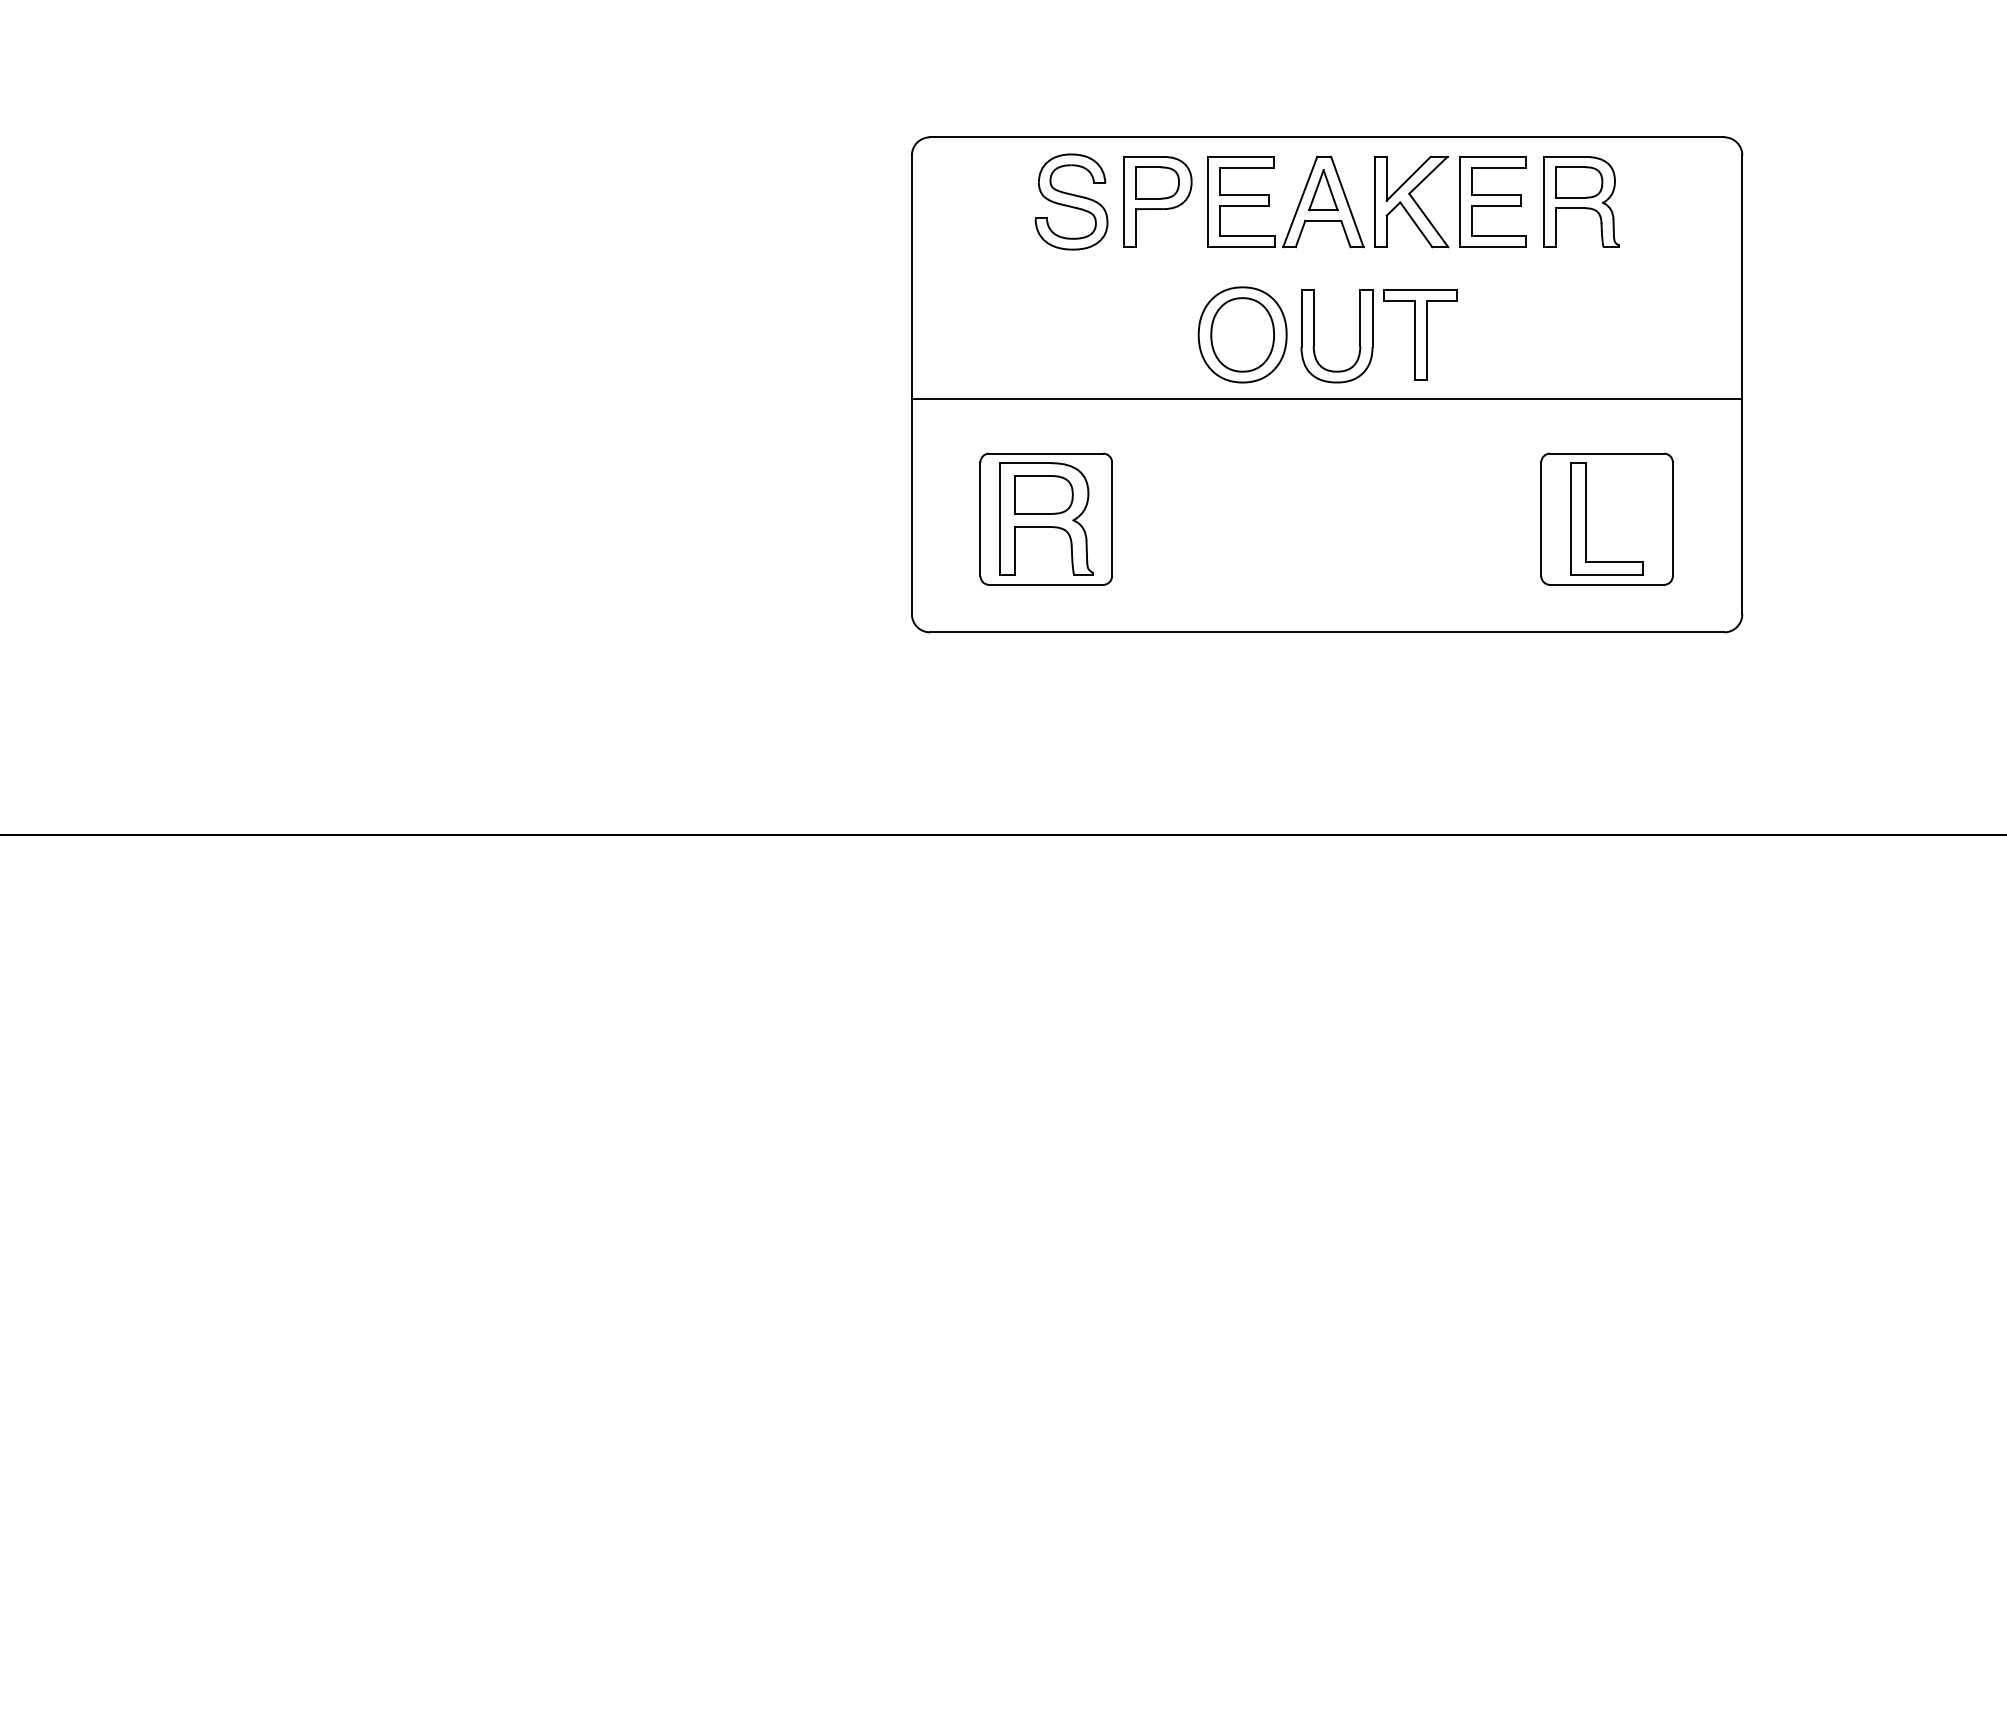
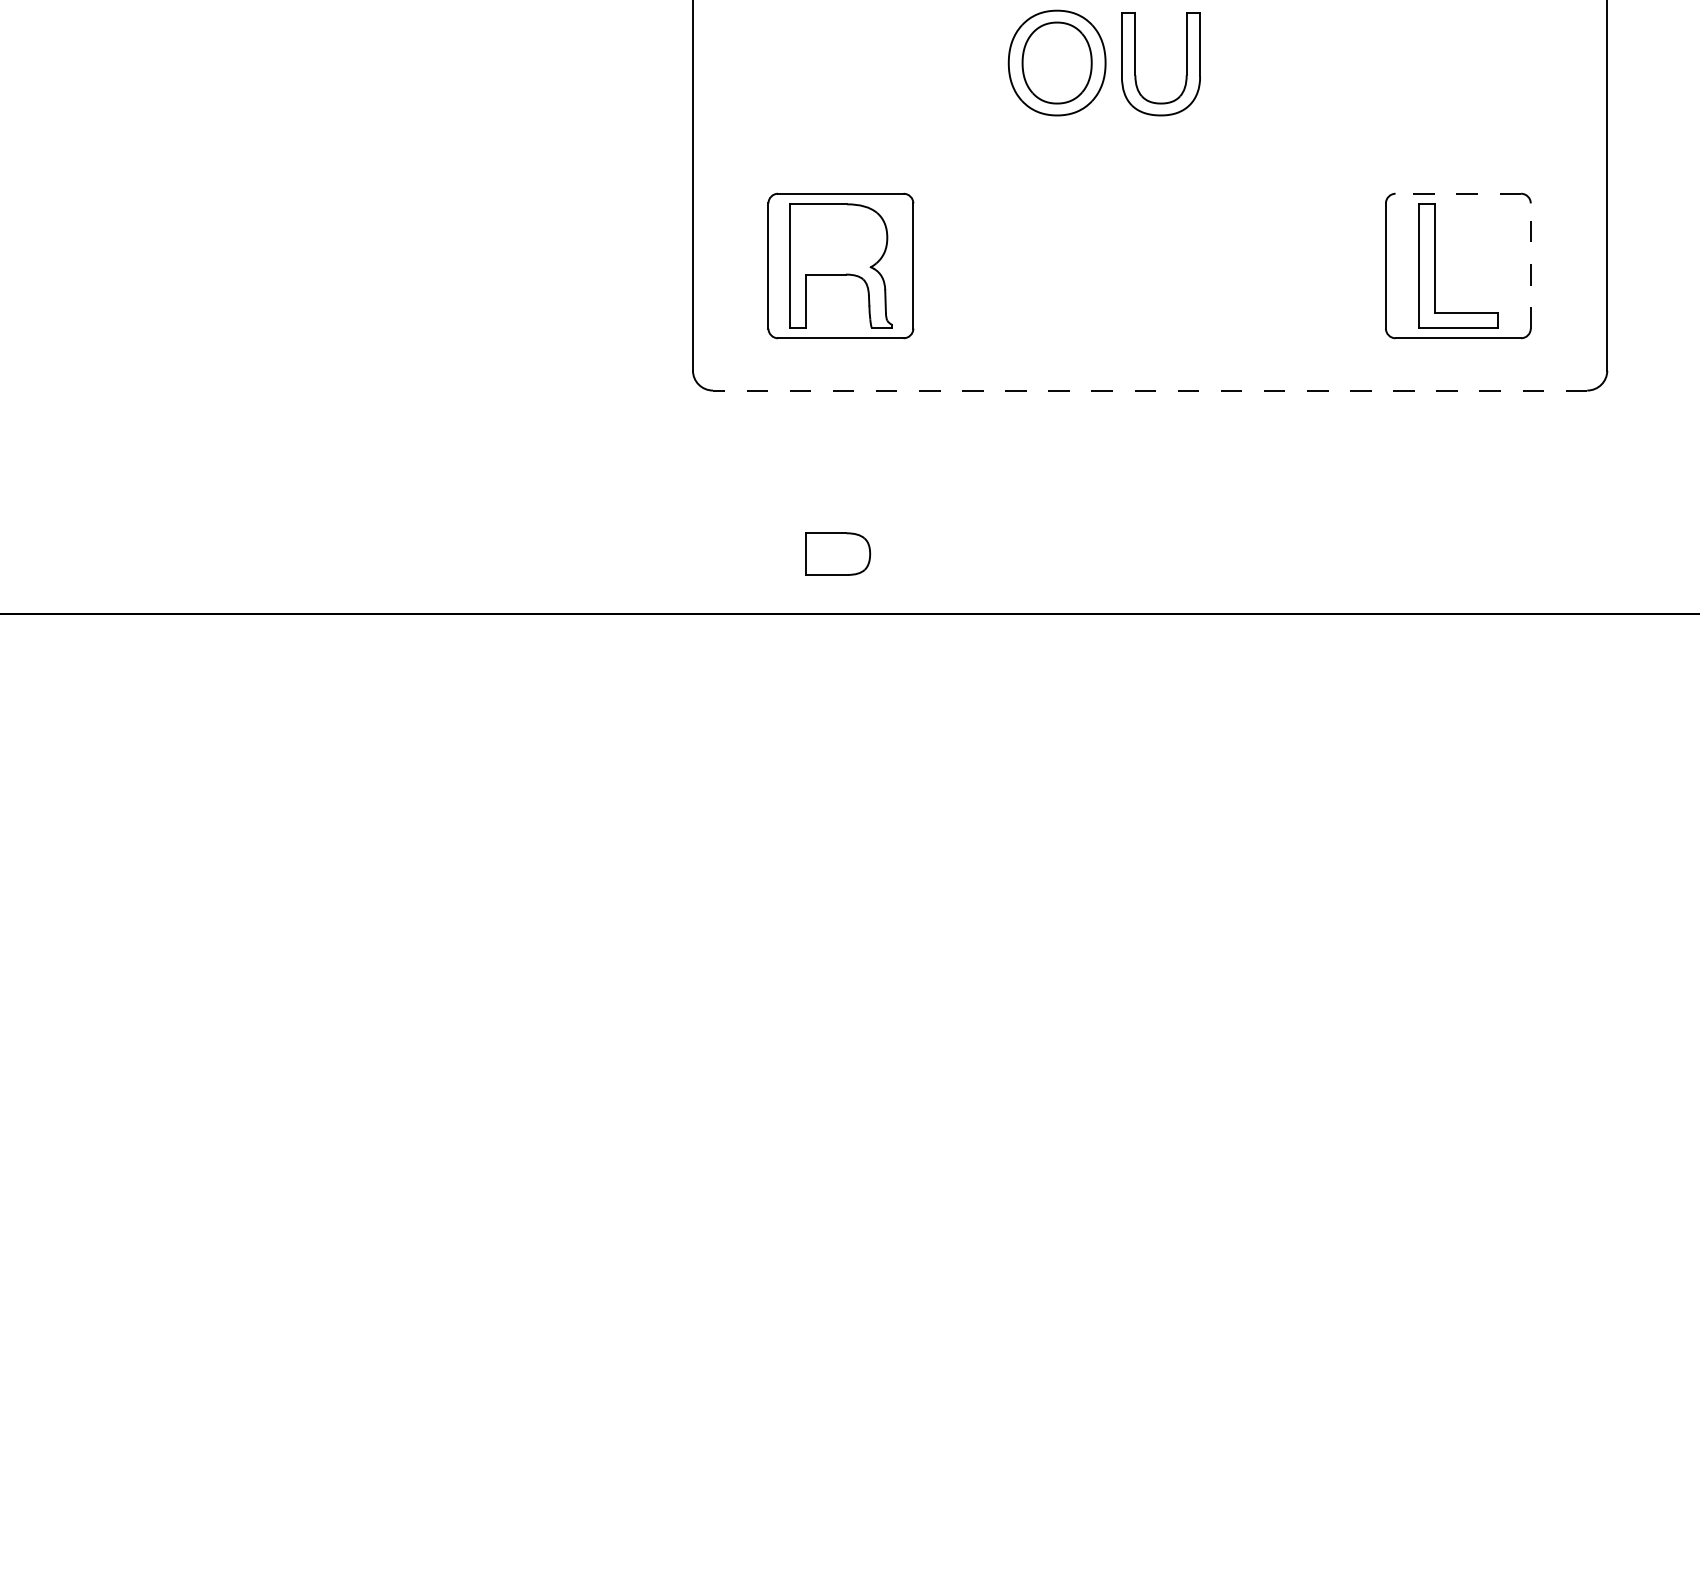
part: (1420, 334) -> (1252, 62), removed
line: (1326, 399) -> (1149, 134), removed
line: (1607, 453) -> (1458, 193), solid -> dashed
part: (1043, 494) -> (837, 553), moved
line: (1672, 519) -> (1530, 266), solid -> dashed
line: (1327, 632) -> (1150, 390), solid -> dashed

